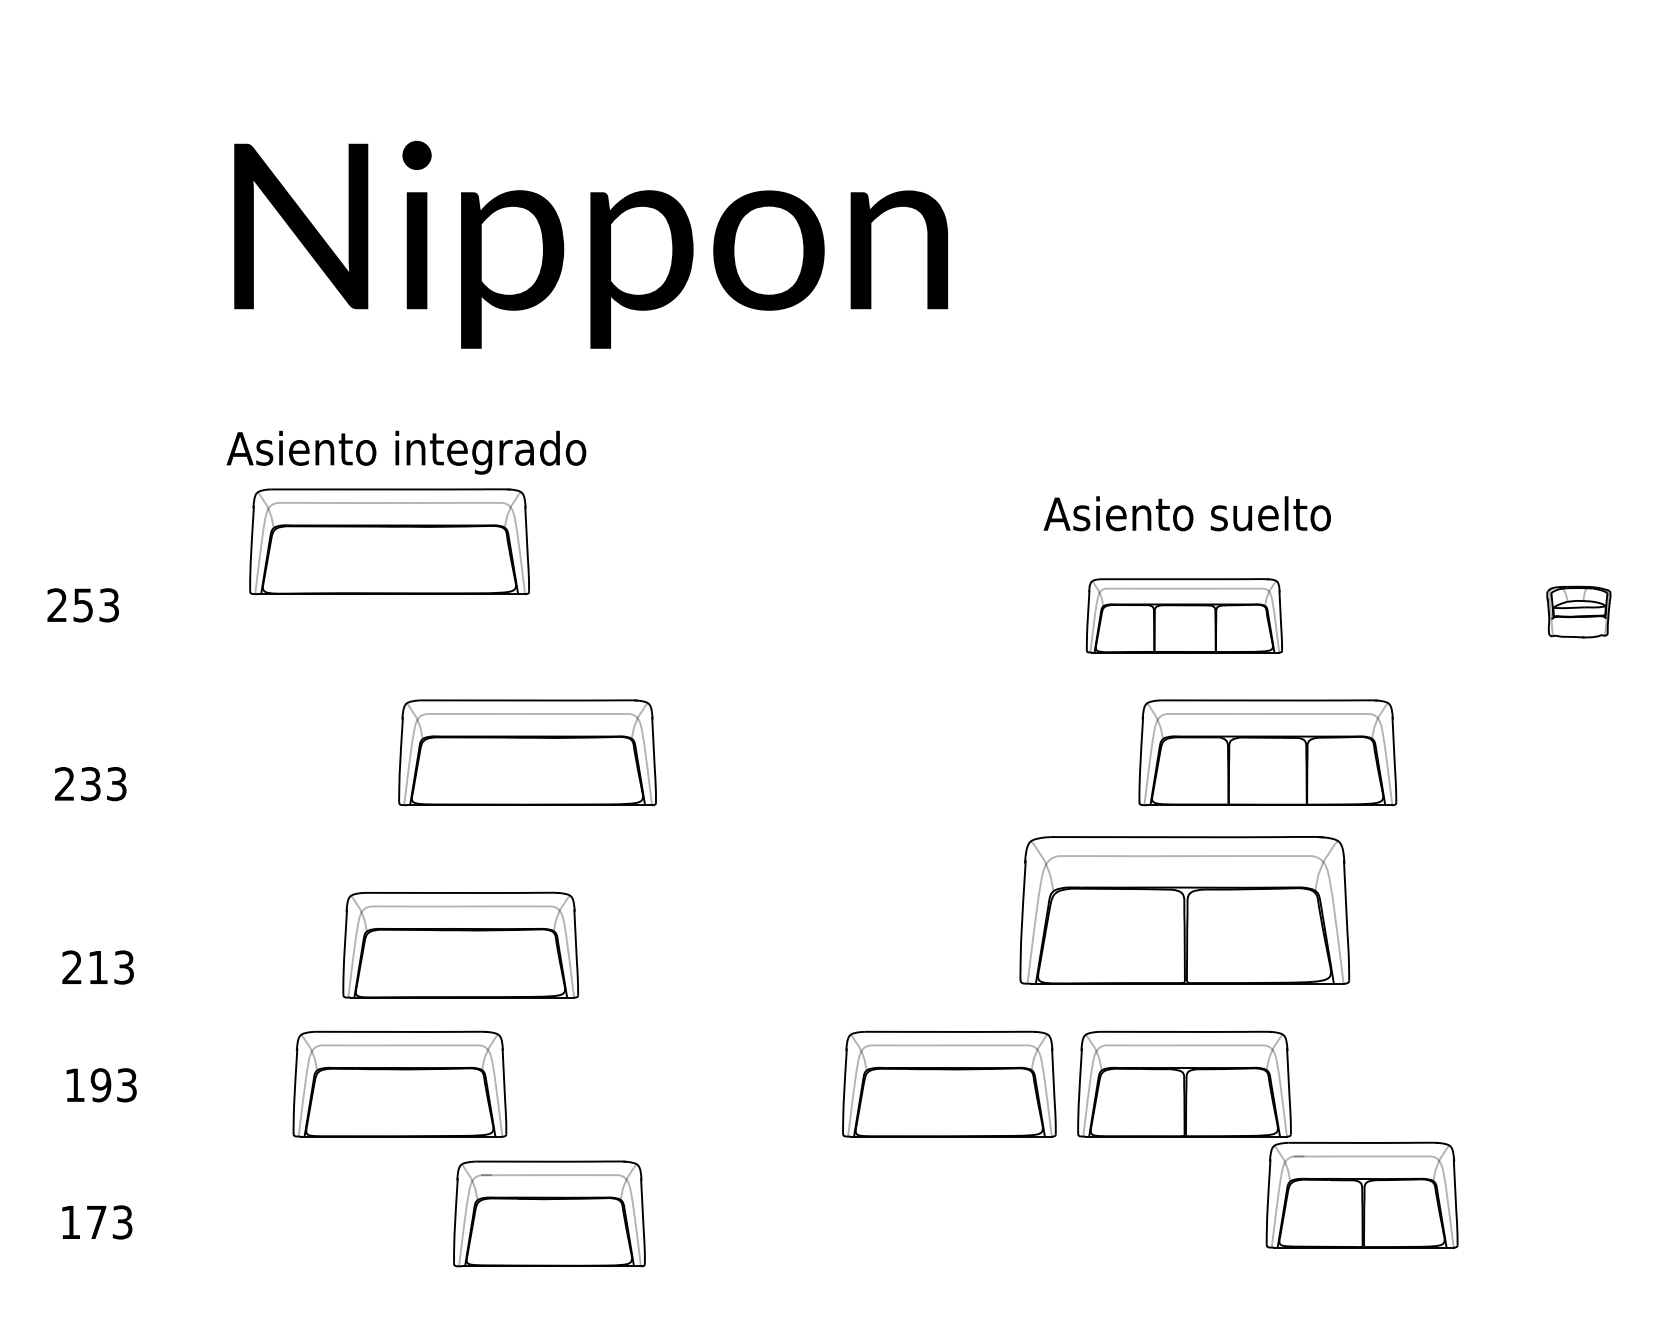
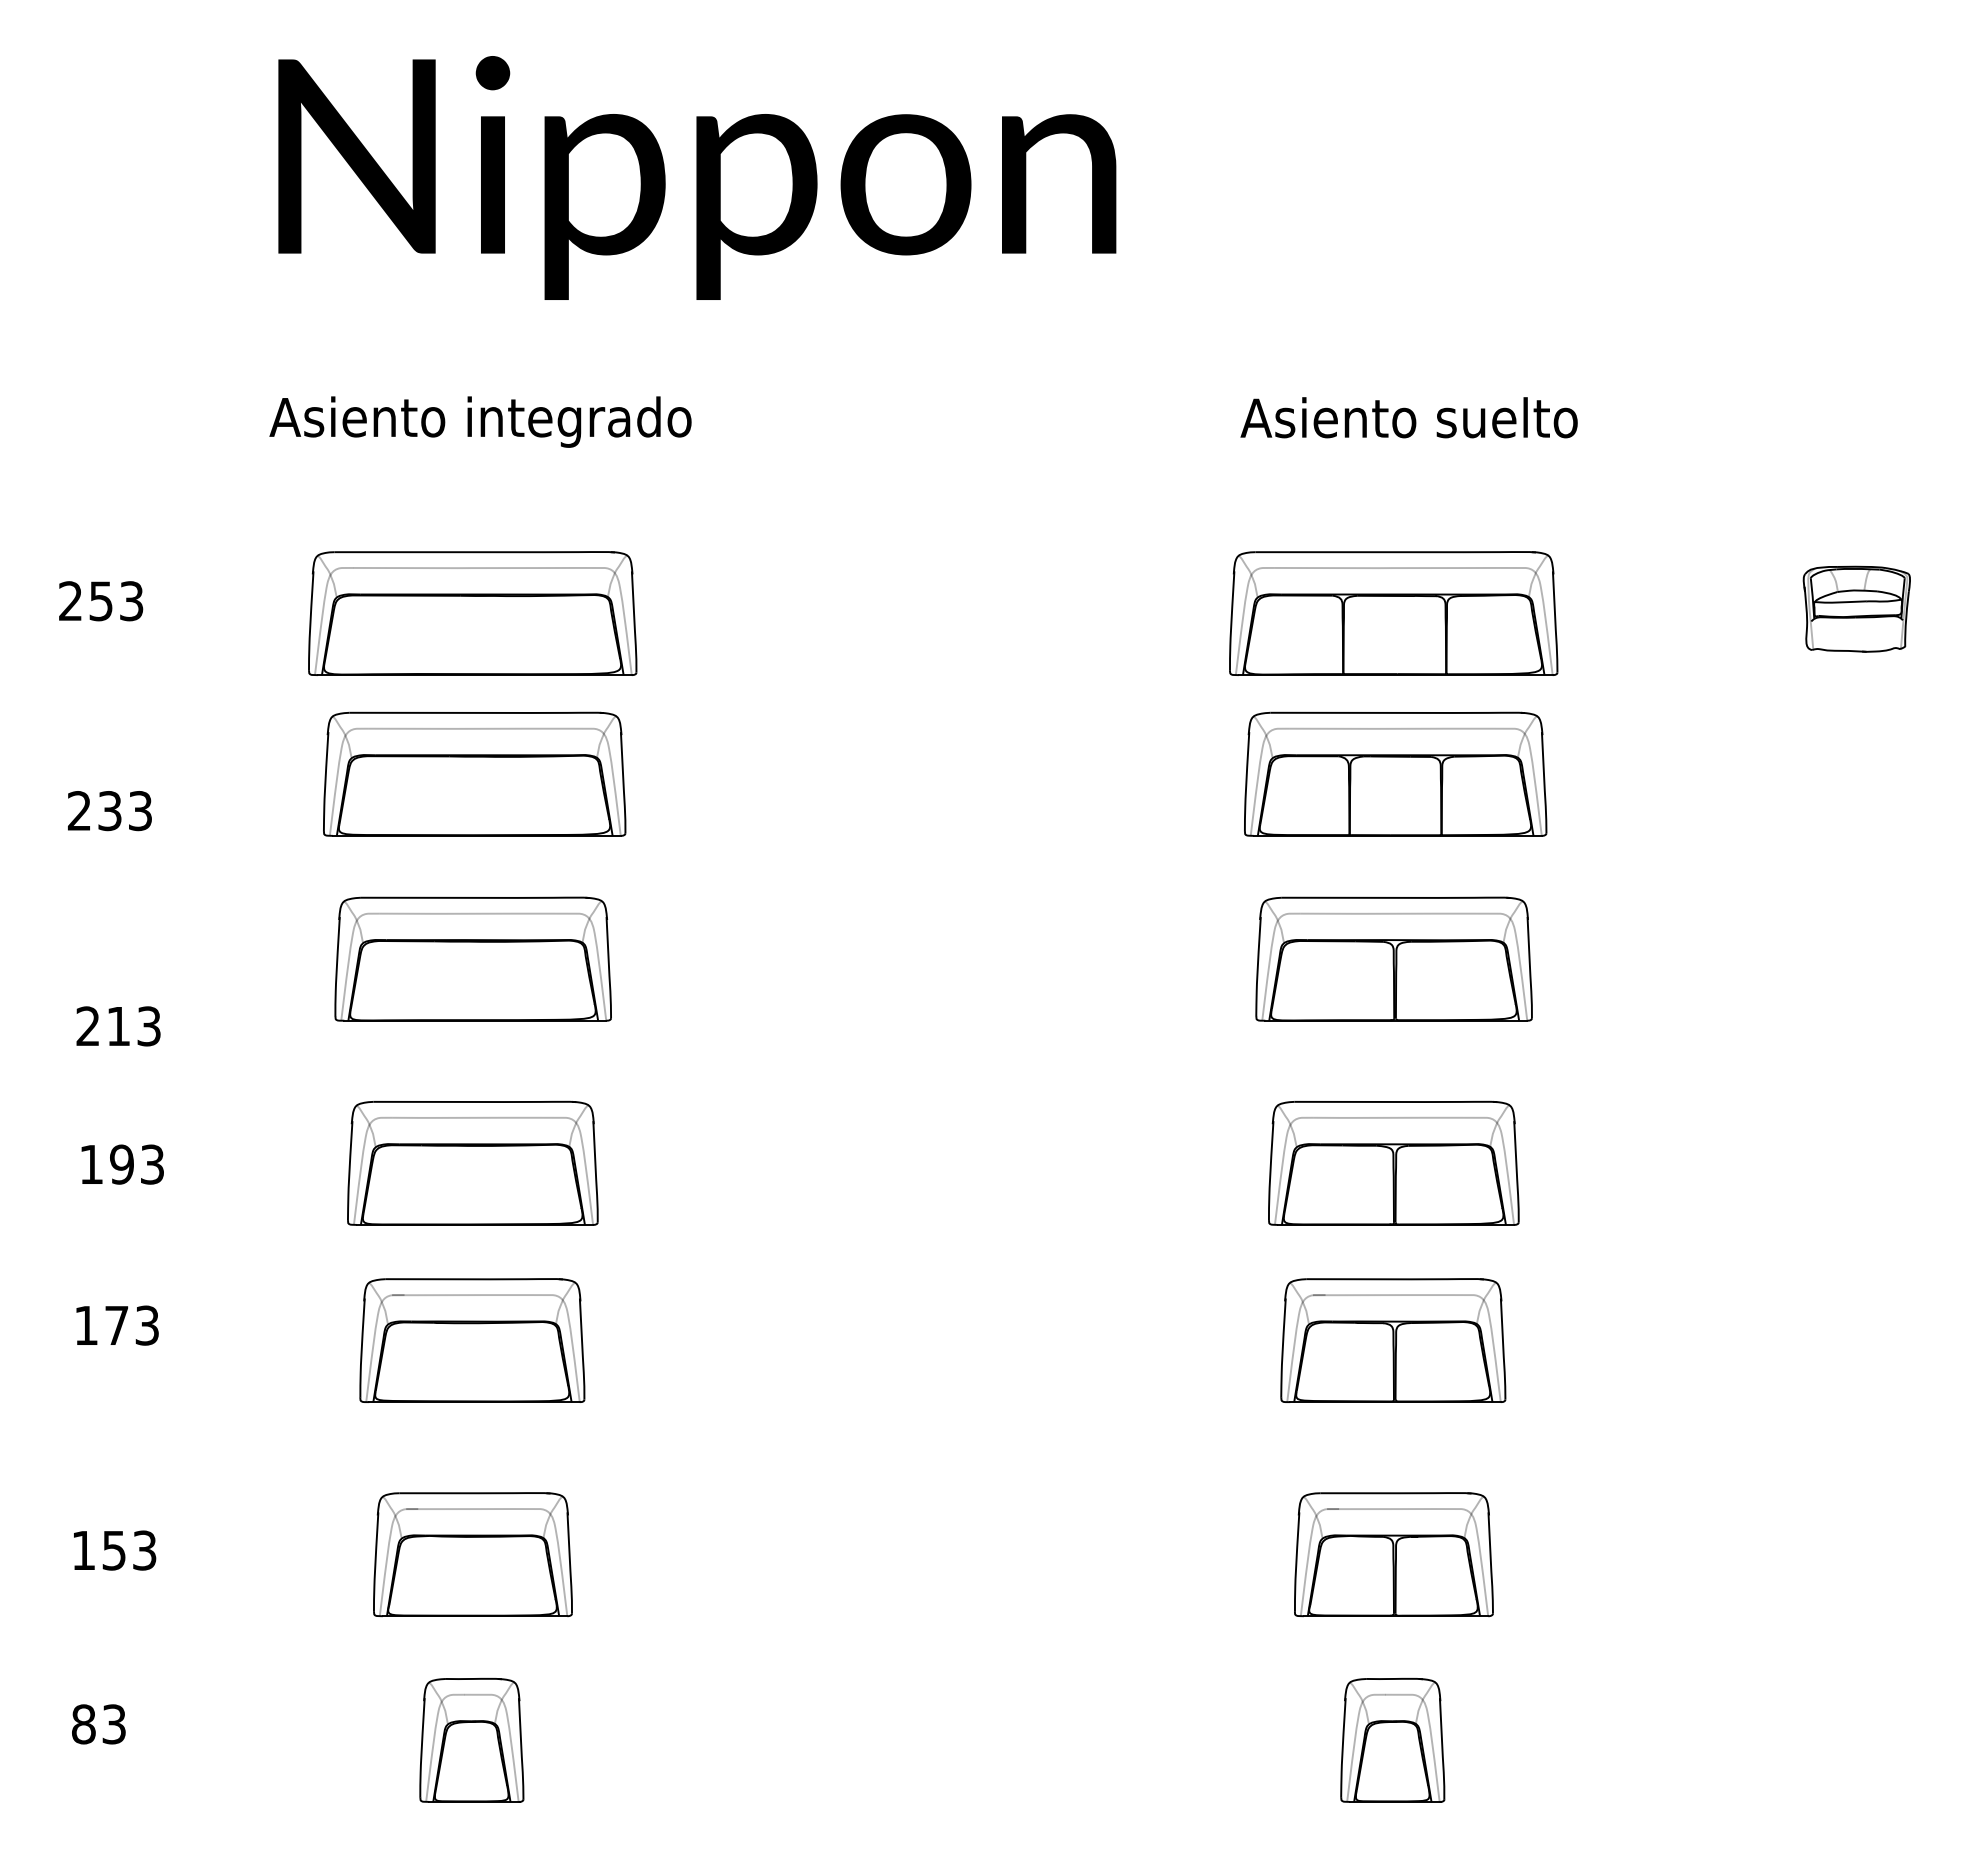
text: (1186, 513) -> (1408, 417), moved
part: (389, 541) -> (472, 613), moved
part: (1578, 611) -> (1856, 608), size x1.43
part: (1184, 615) -> (1393, 613), size x1.43
part: (527, 752) -> (474, 773), moved
part: (1267, 752) -> (1395, 773), moved
part: (1184, 909) -> (1393, 958), size x0.71
part: (460, 944) -> (472, 958), moved
part: (949, 1083) -> (1117, 1162), removed
part: (1362, 1195) -> (1393, 1340), moved
part: (549, 1213) -> (472, 1340), moved

